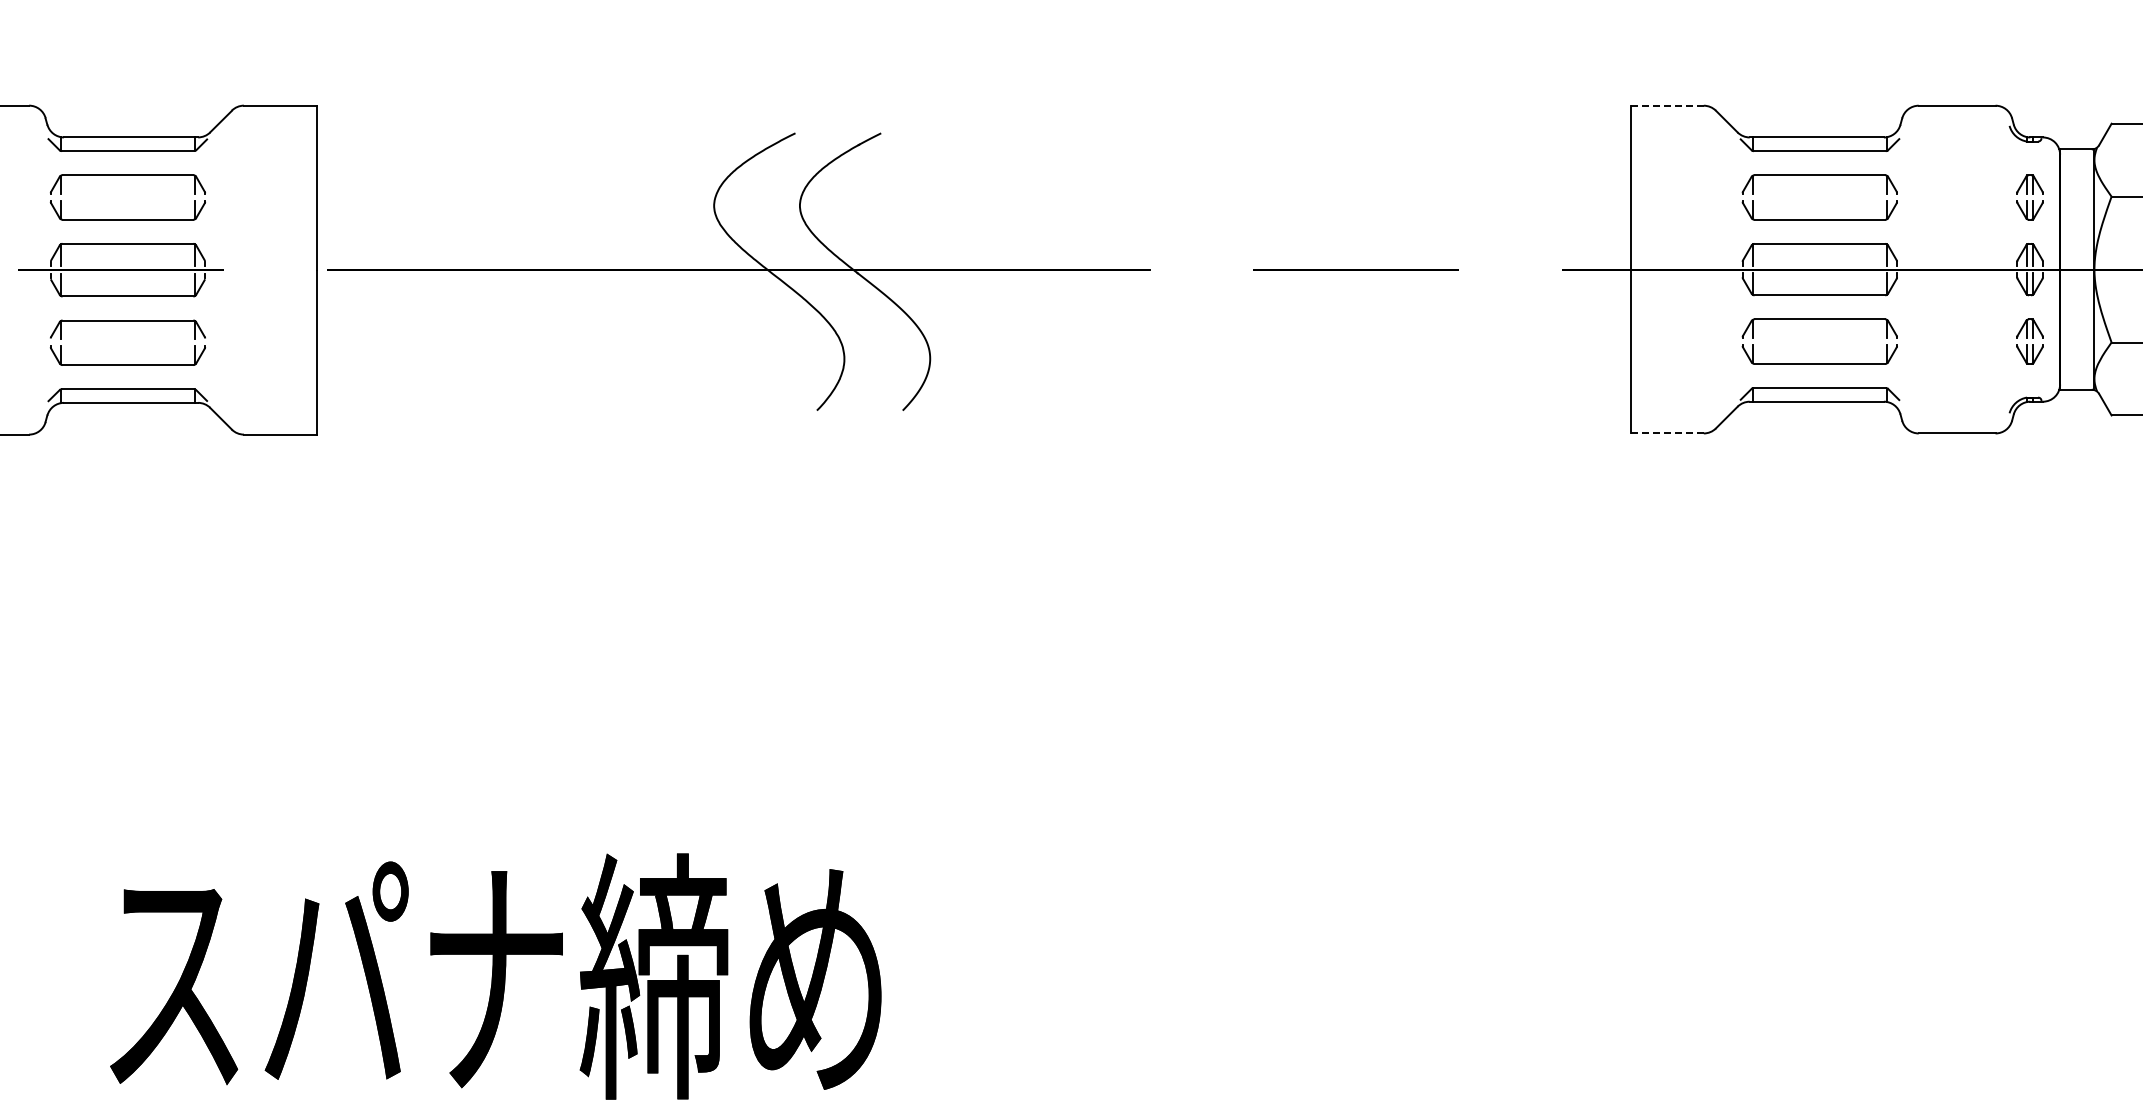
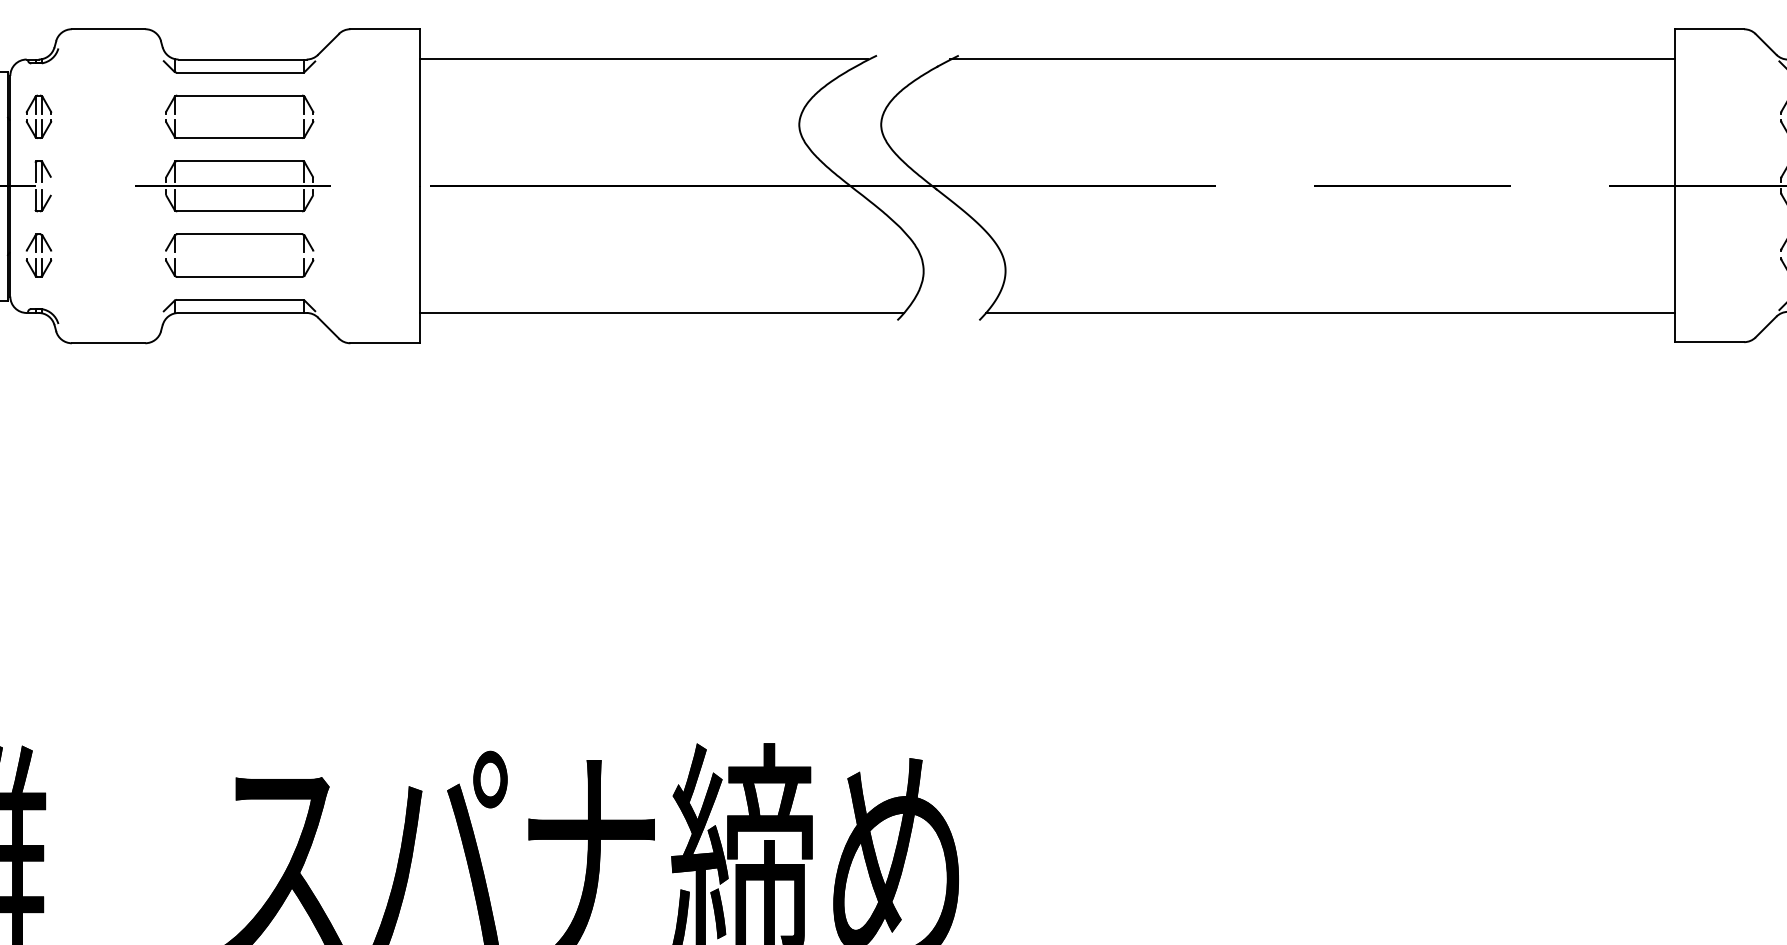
line: (1667, 105) -> (1709, 29), dashed -> solid
line: (550, 136) -> (643, 58), added
line: (1251, 136) -> (1312, 58), added
line: (569, 402) -> (661, 312), added
line: (1270, 402) -> (1330, 312), added
line: (1667, 433) -> (1709, 342), dashed -> solid

